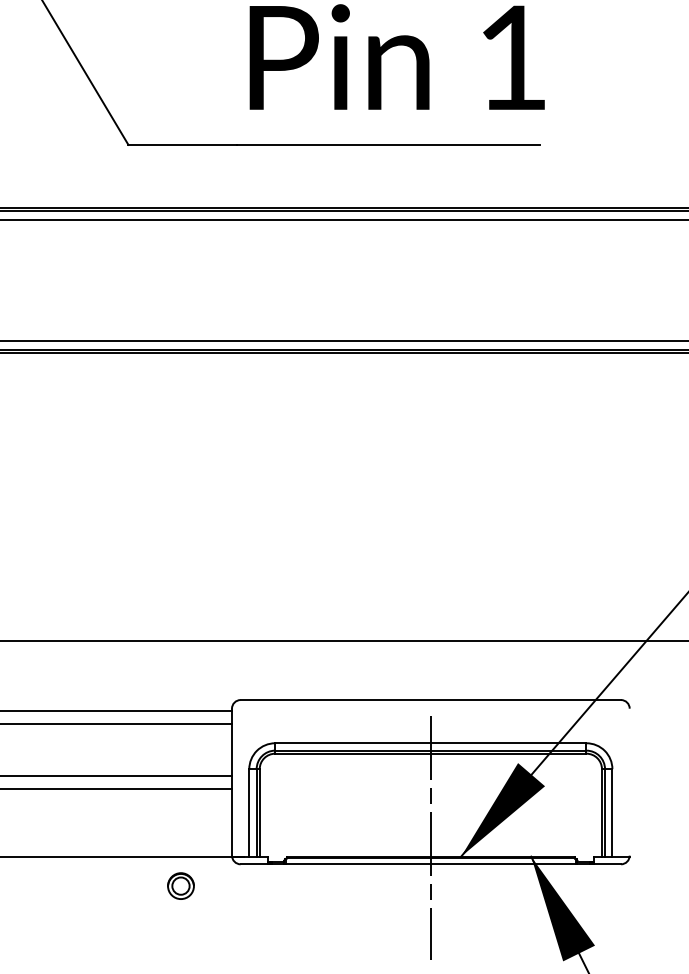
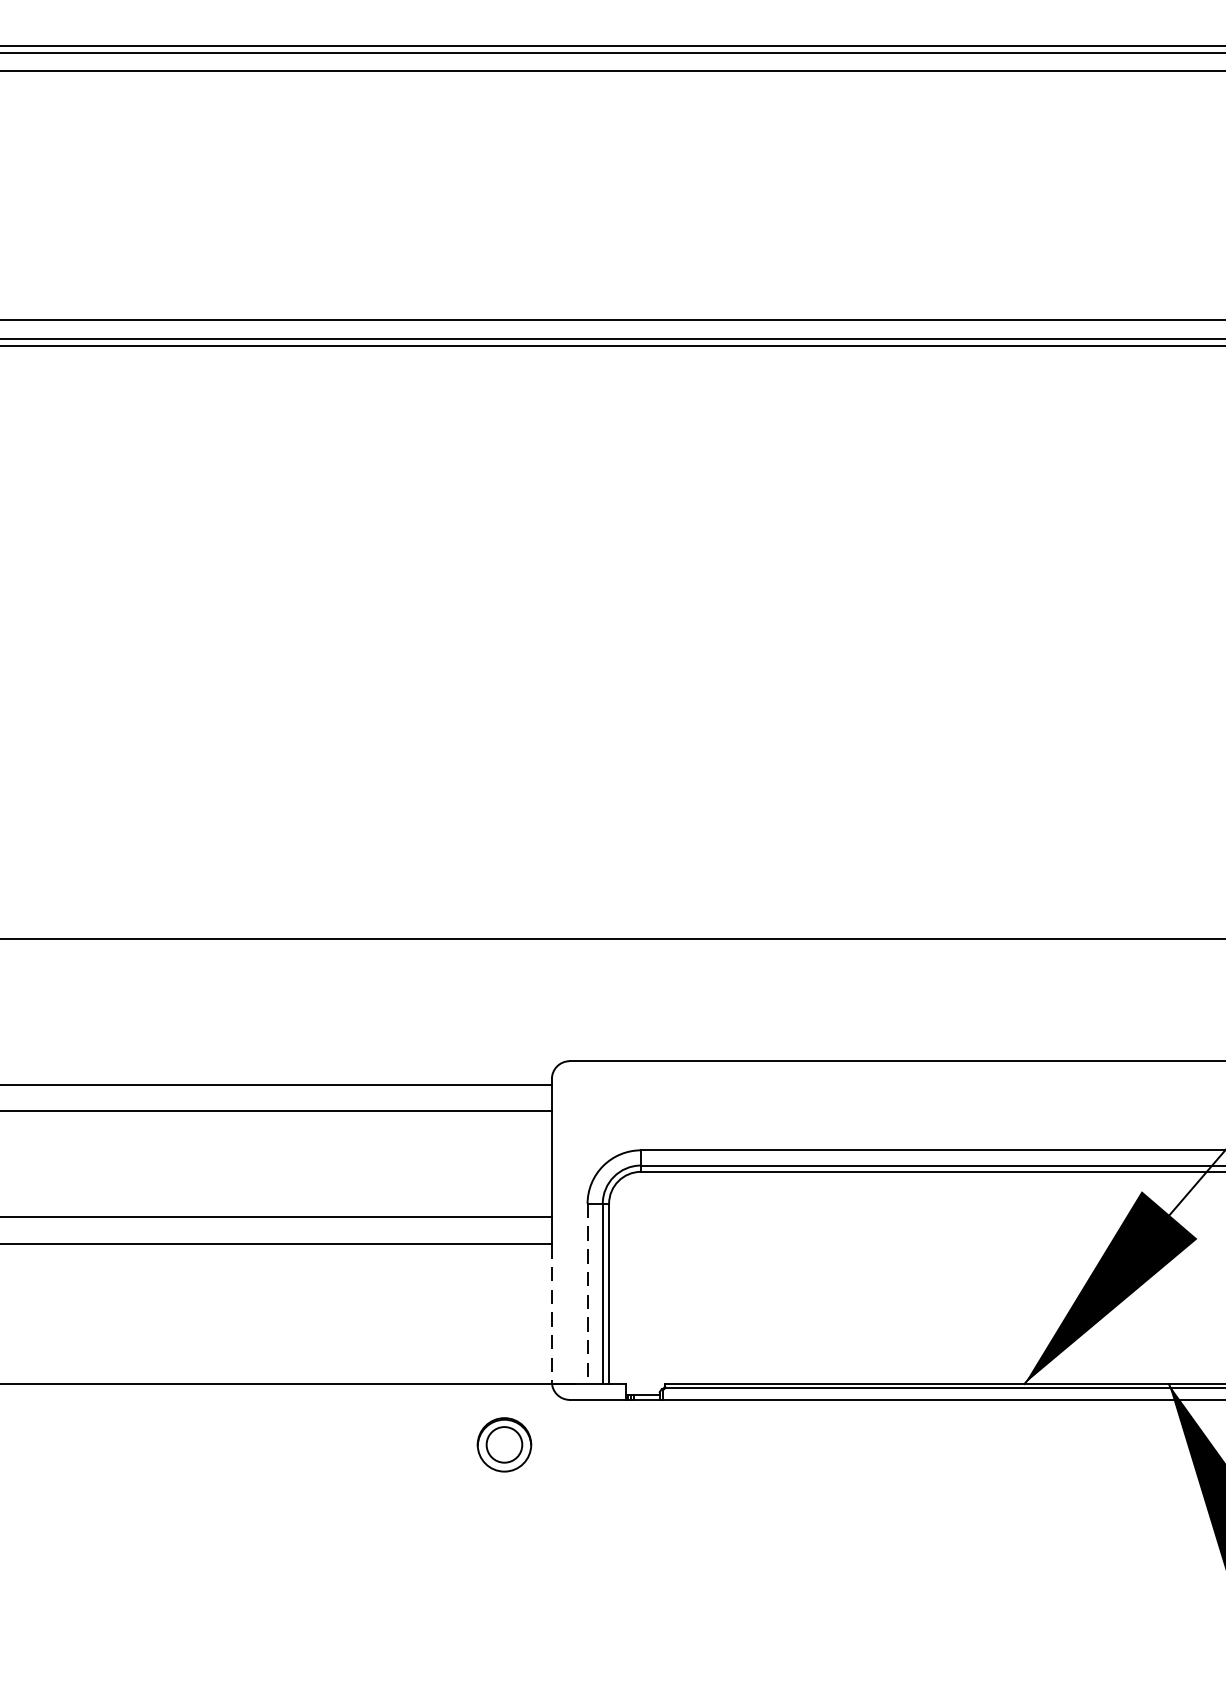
line: (249, 812) -> (587, 1293), solid -> dashed
line: (232, 822) -> (552, 1313), solid -> dashed
line: (430, 838) -> (961, 1346), removed
part: (180, 885) -> (503, 1443), moved

